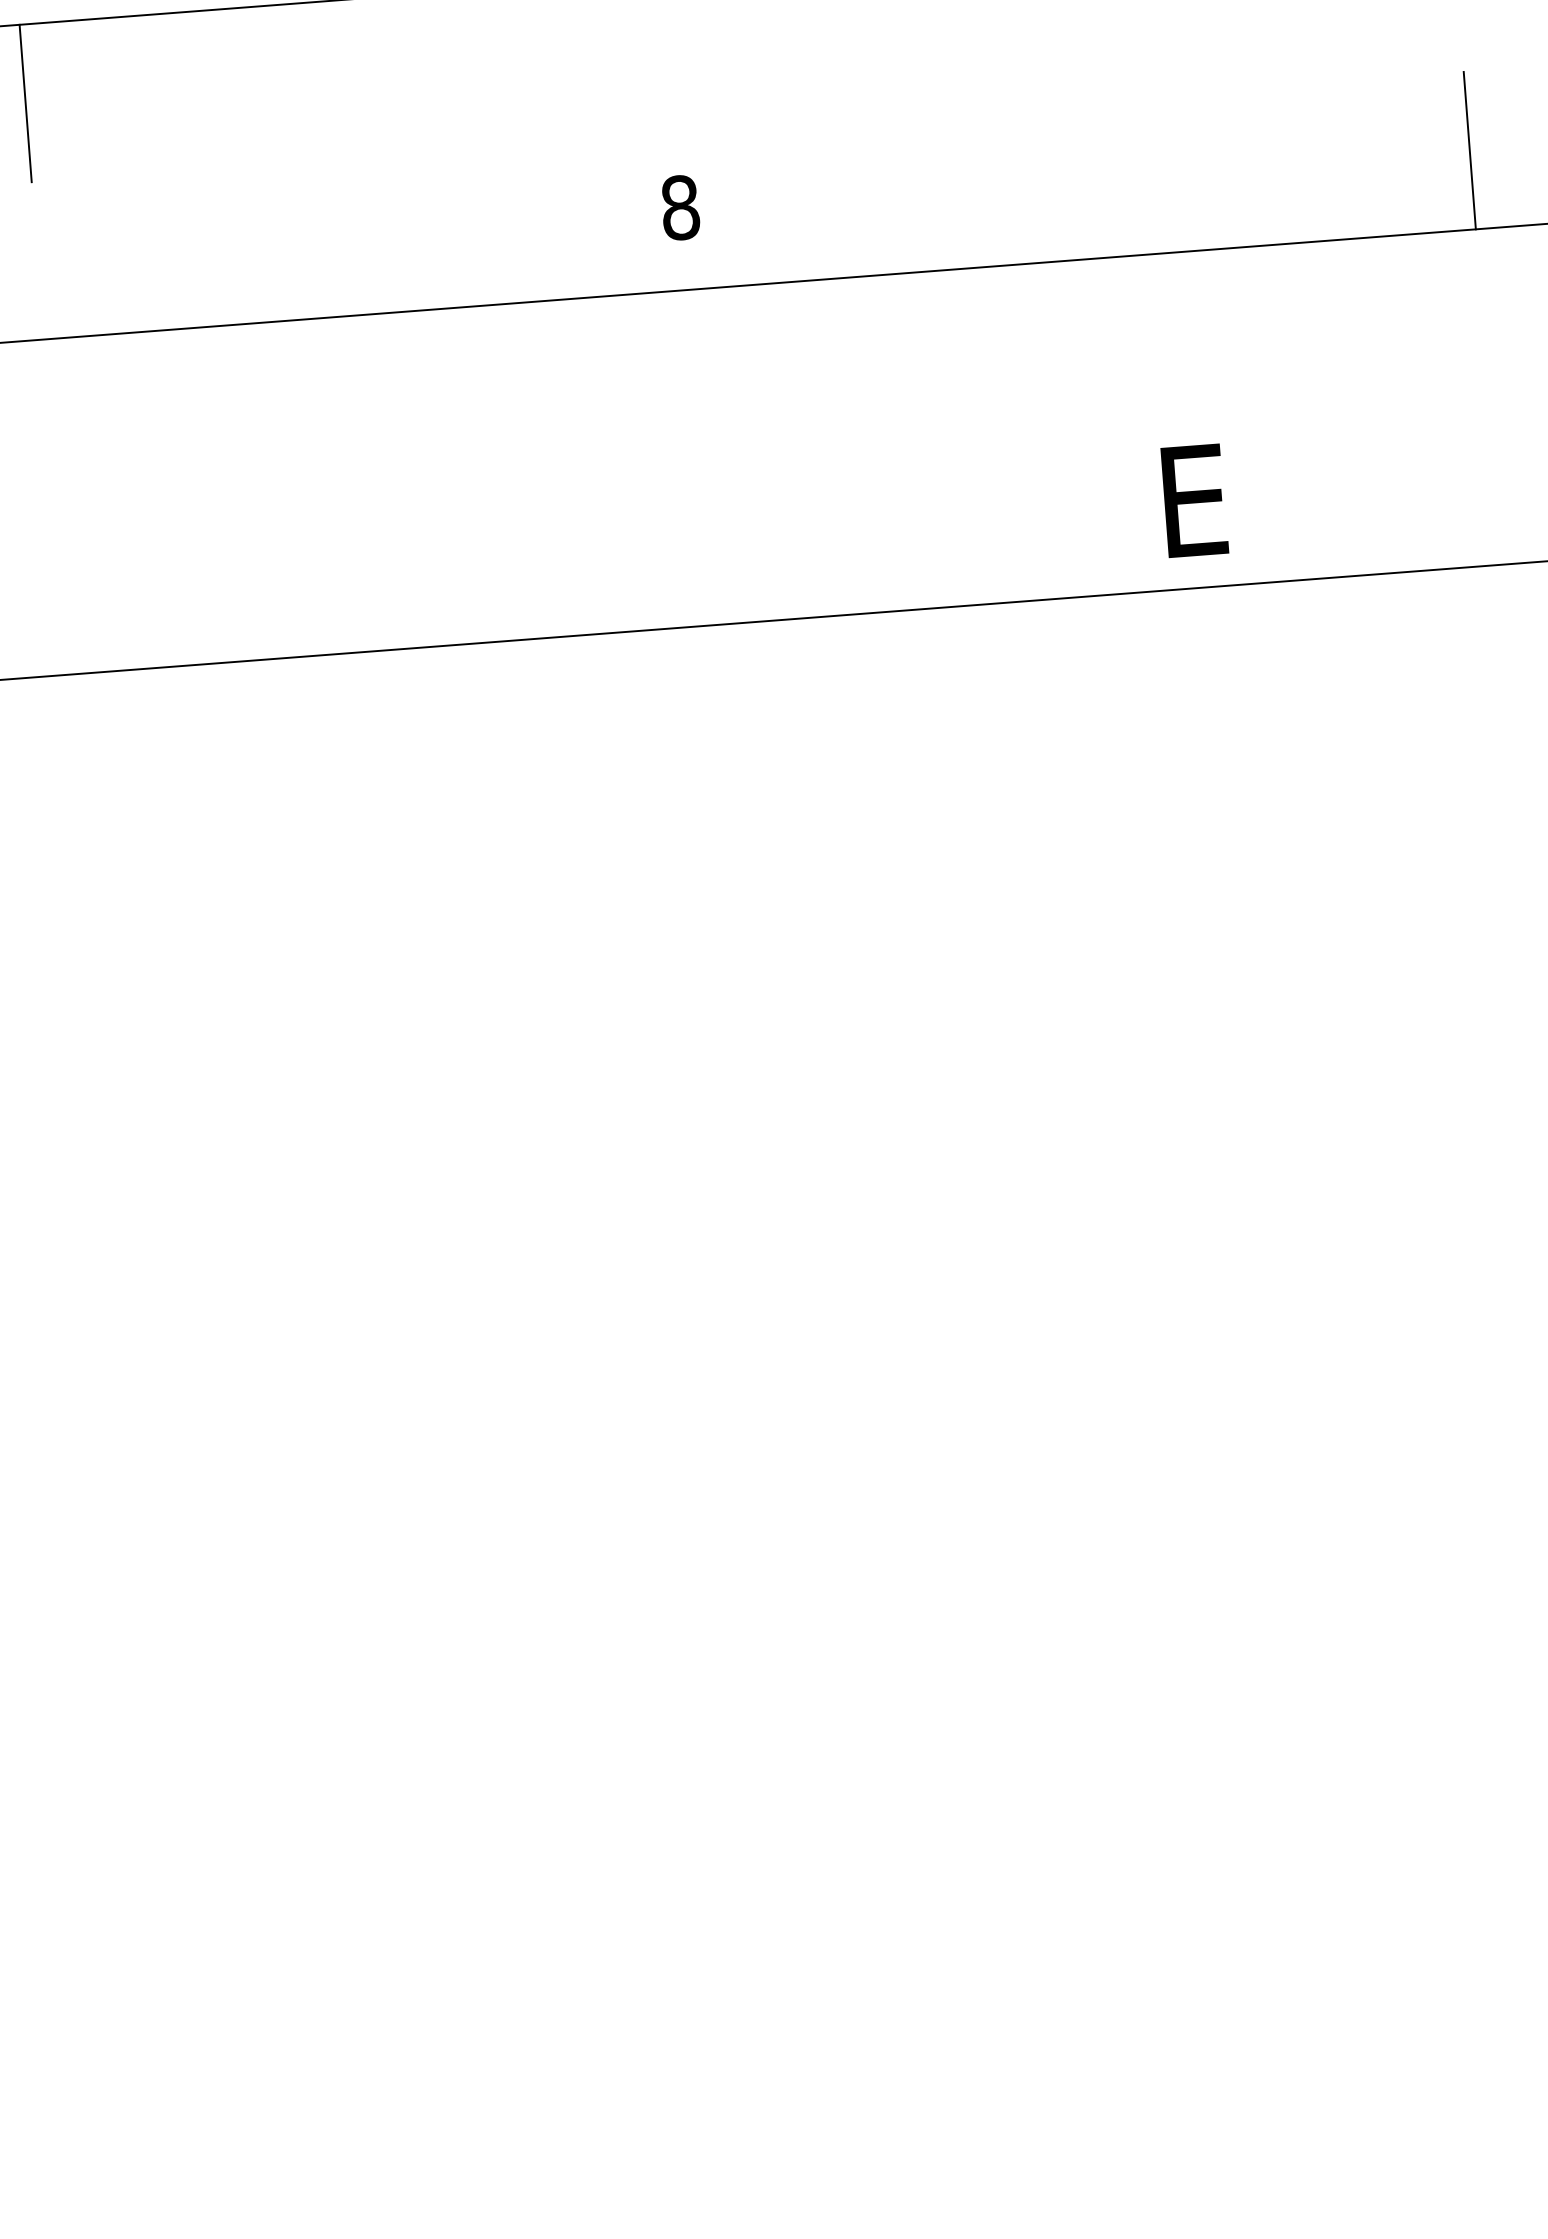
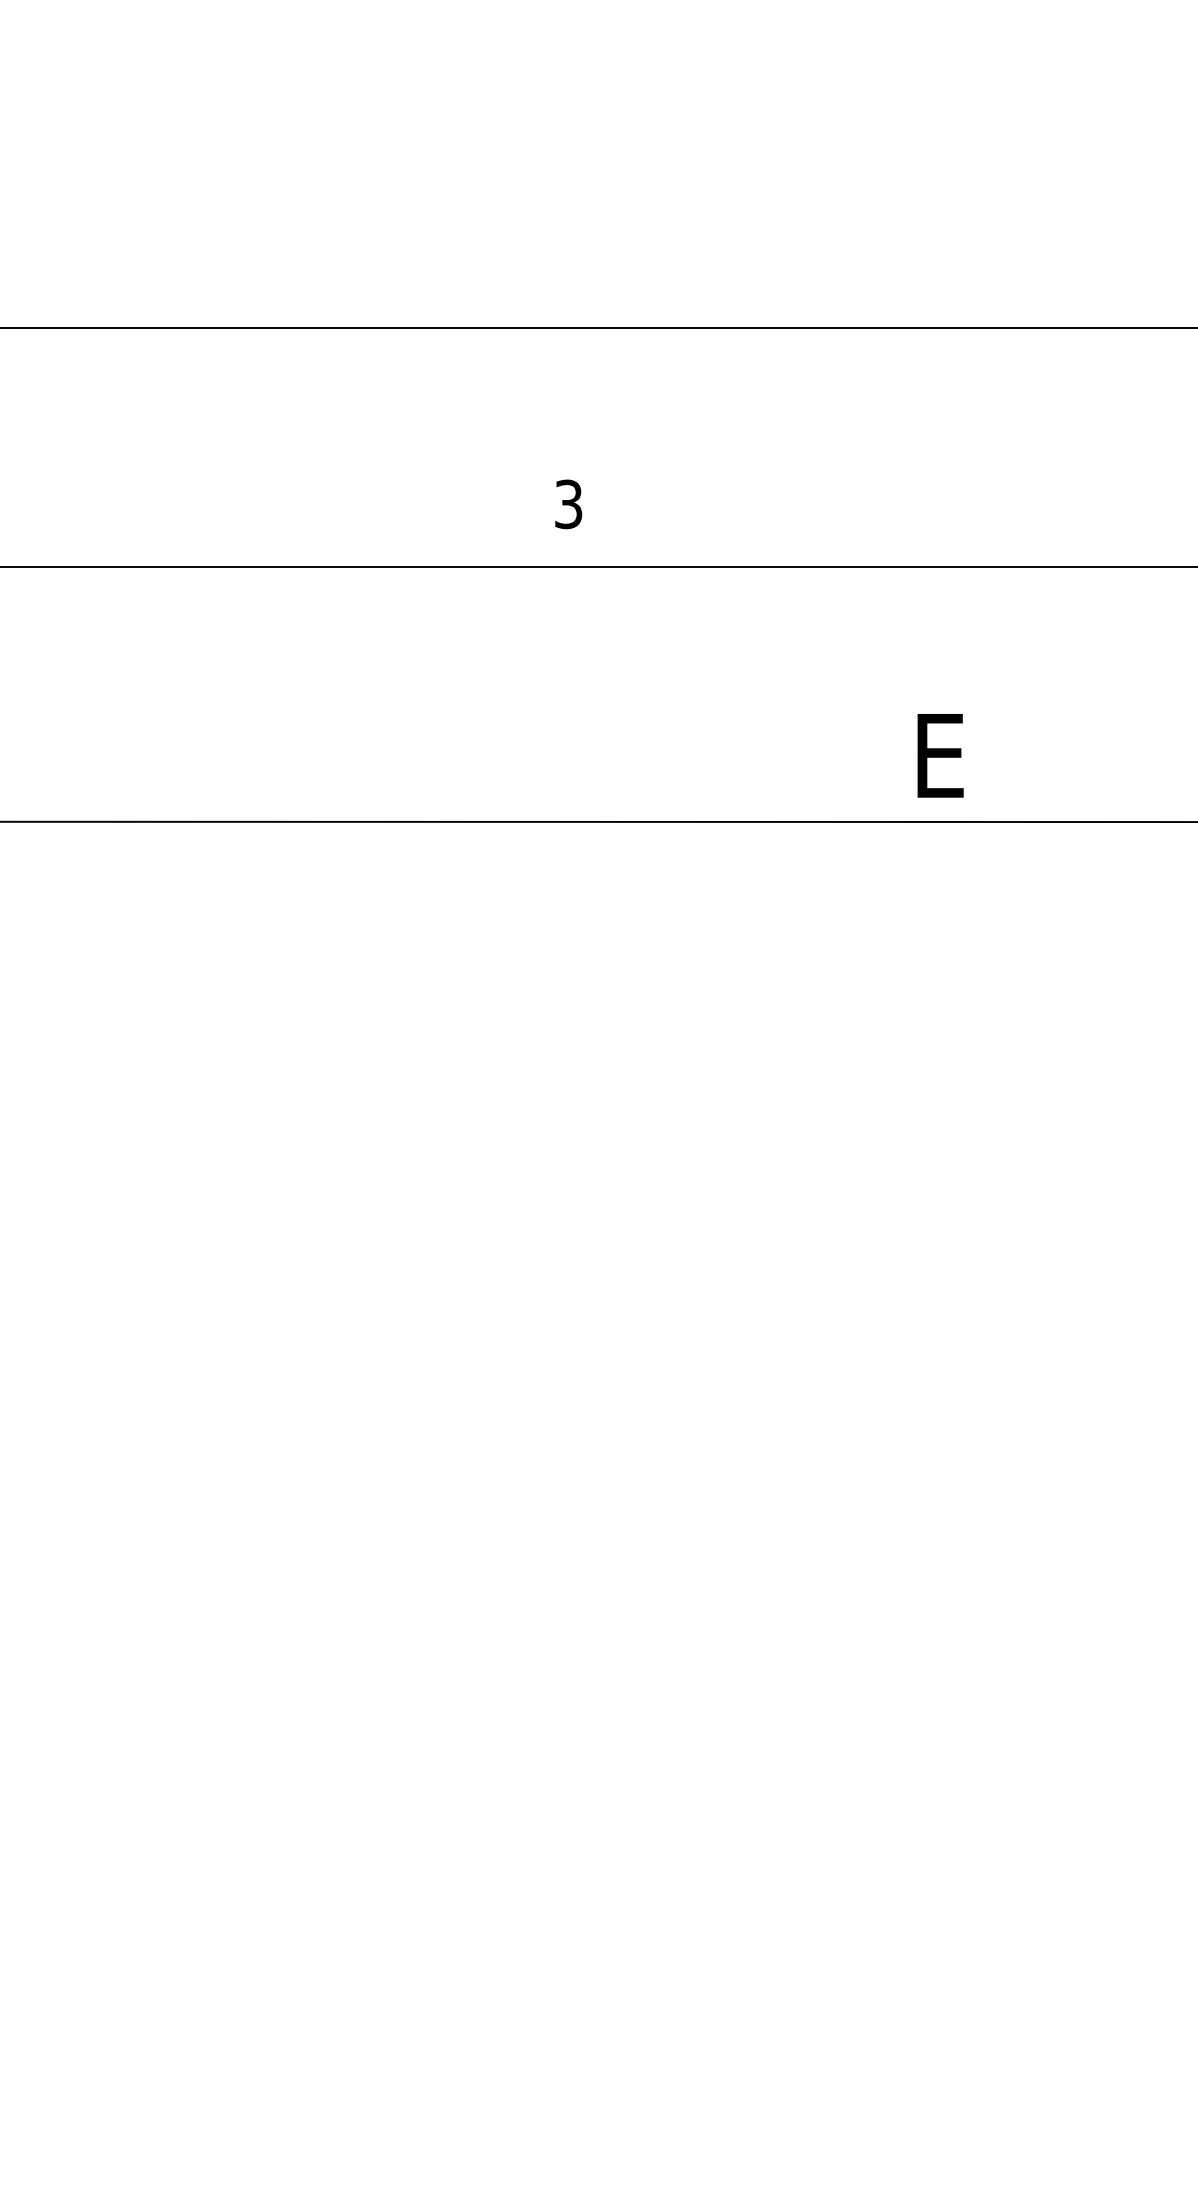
line: (25, 103) -> (79, 387), removed
line: (1469, 149) -> (1168, 506), removed
text: (680, 207) -> (568, 504), 8 -> 3

